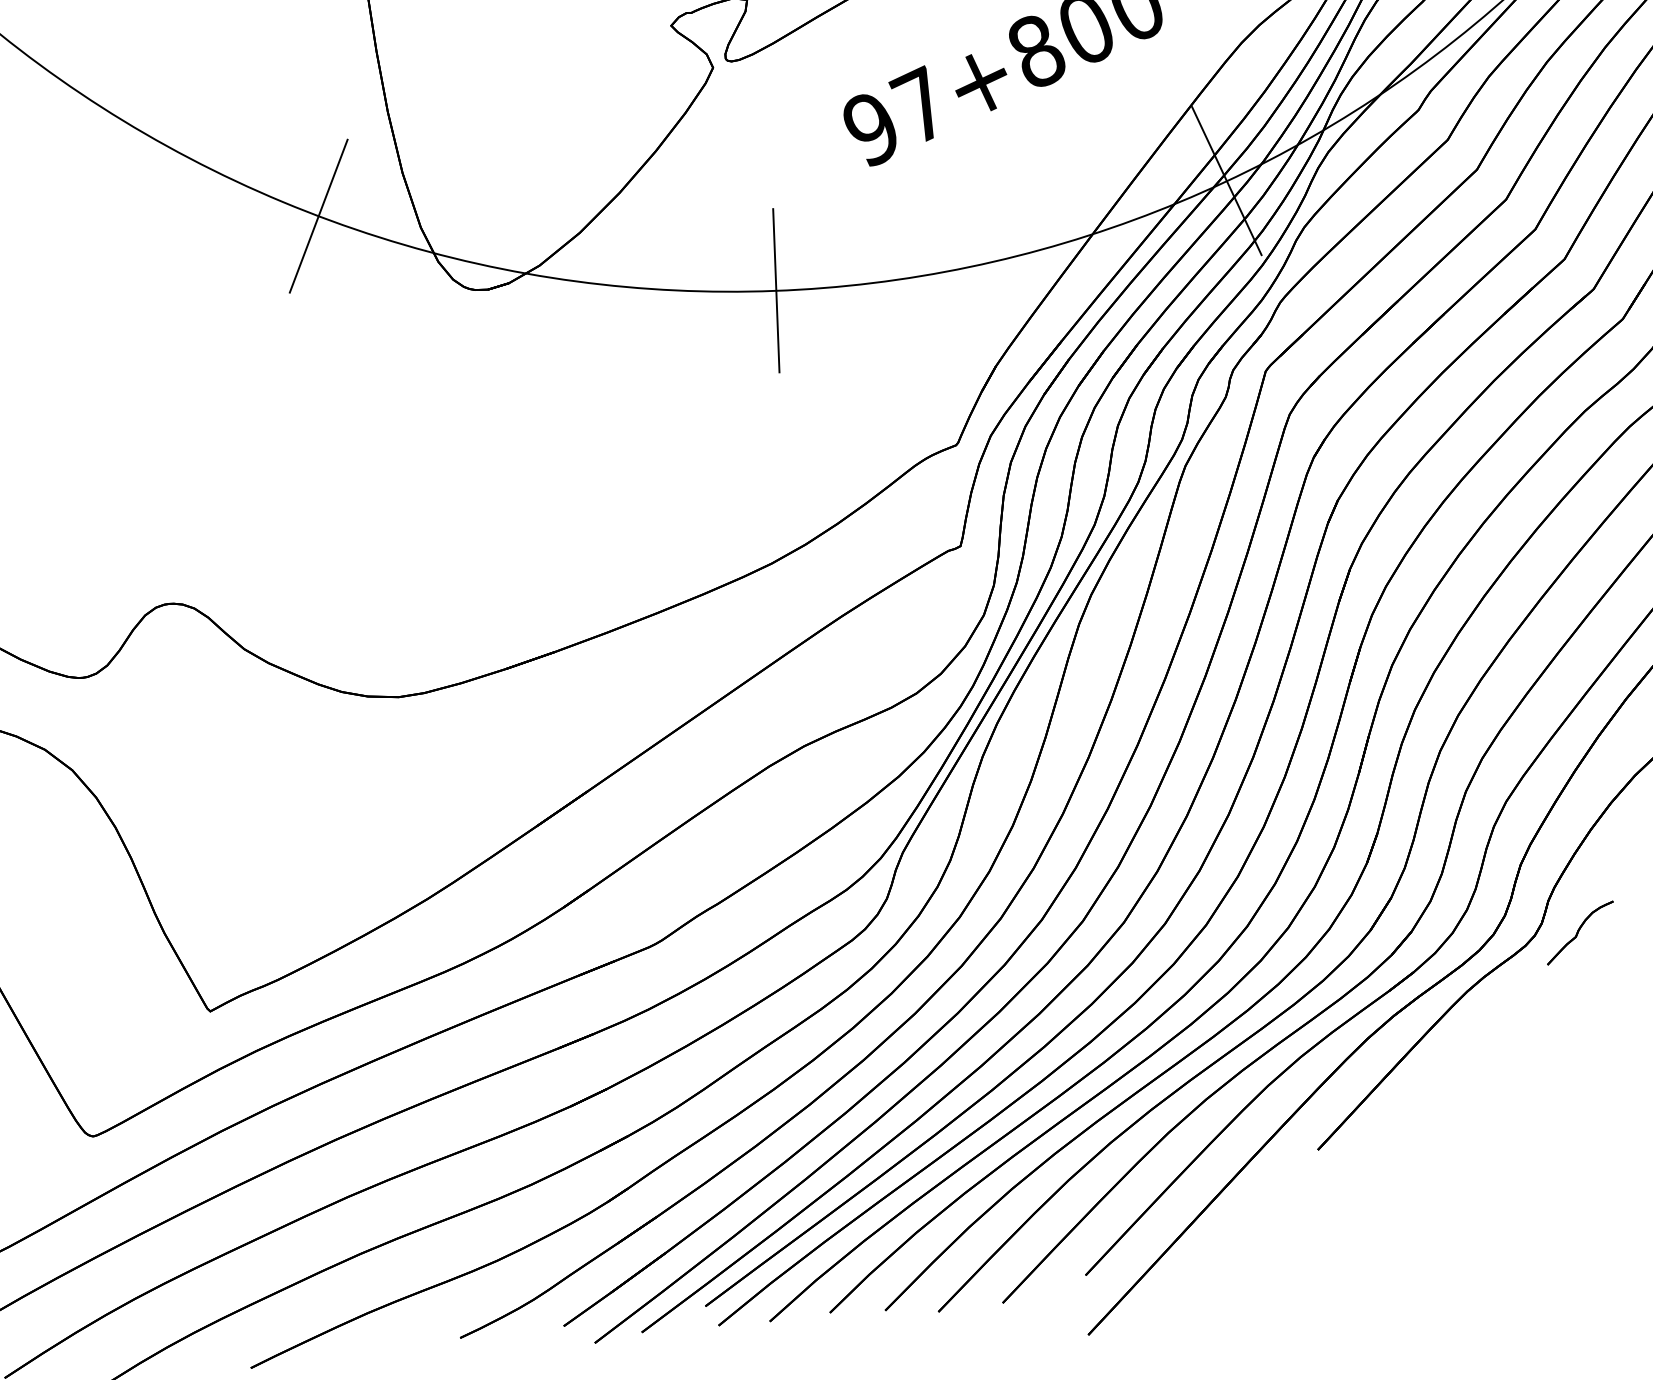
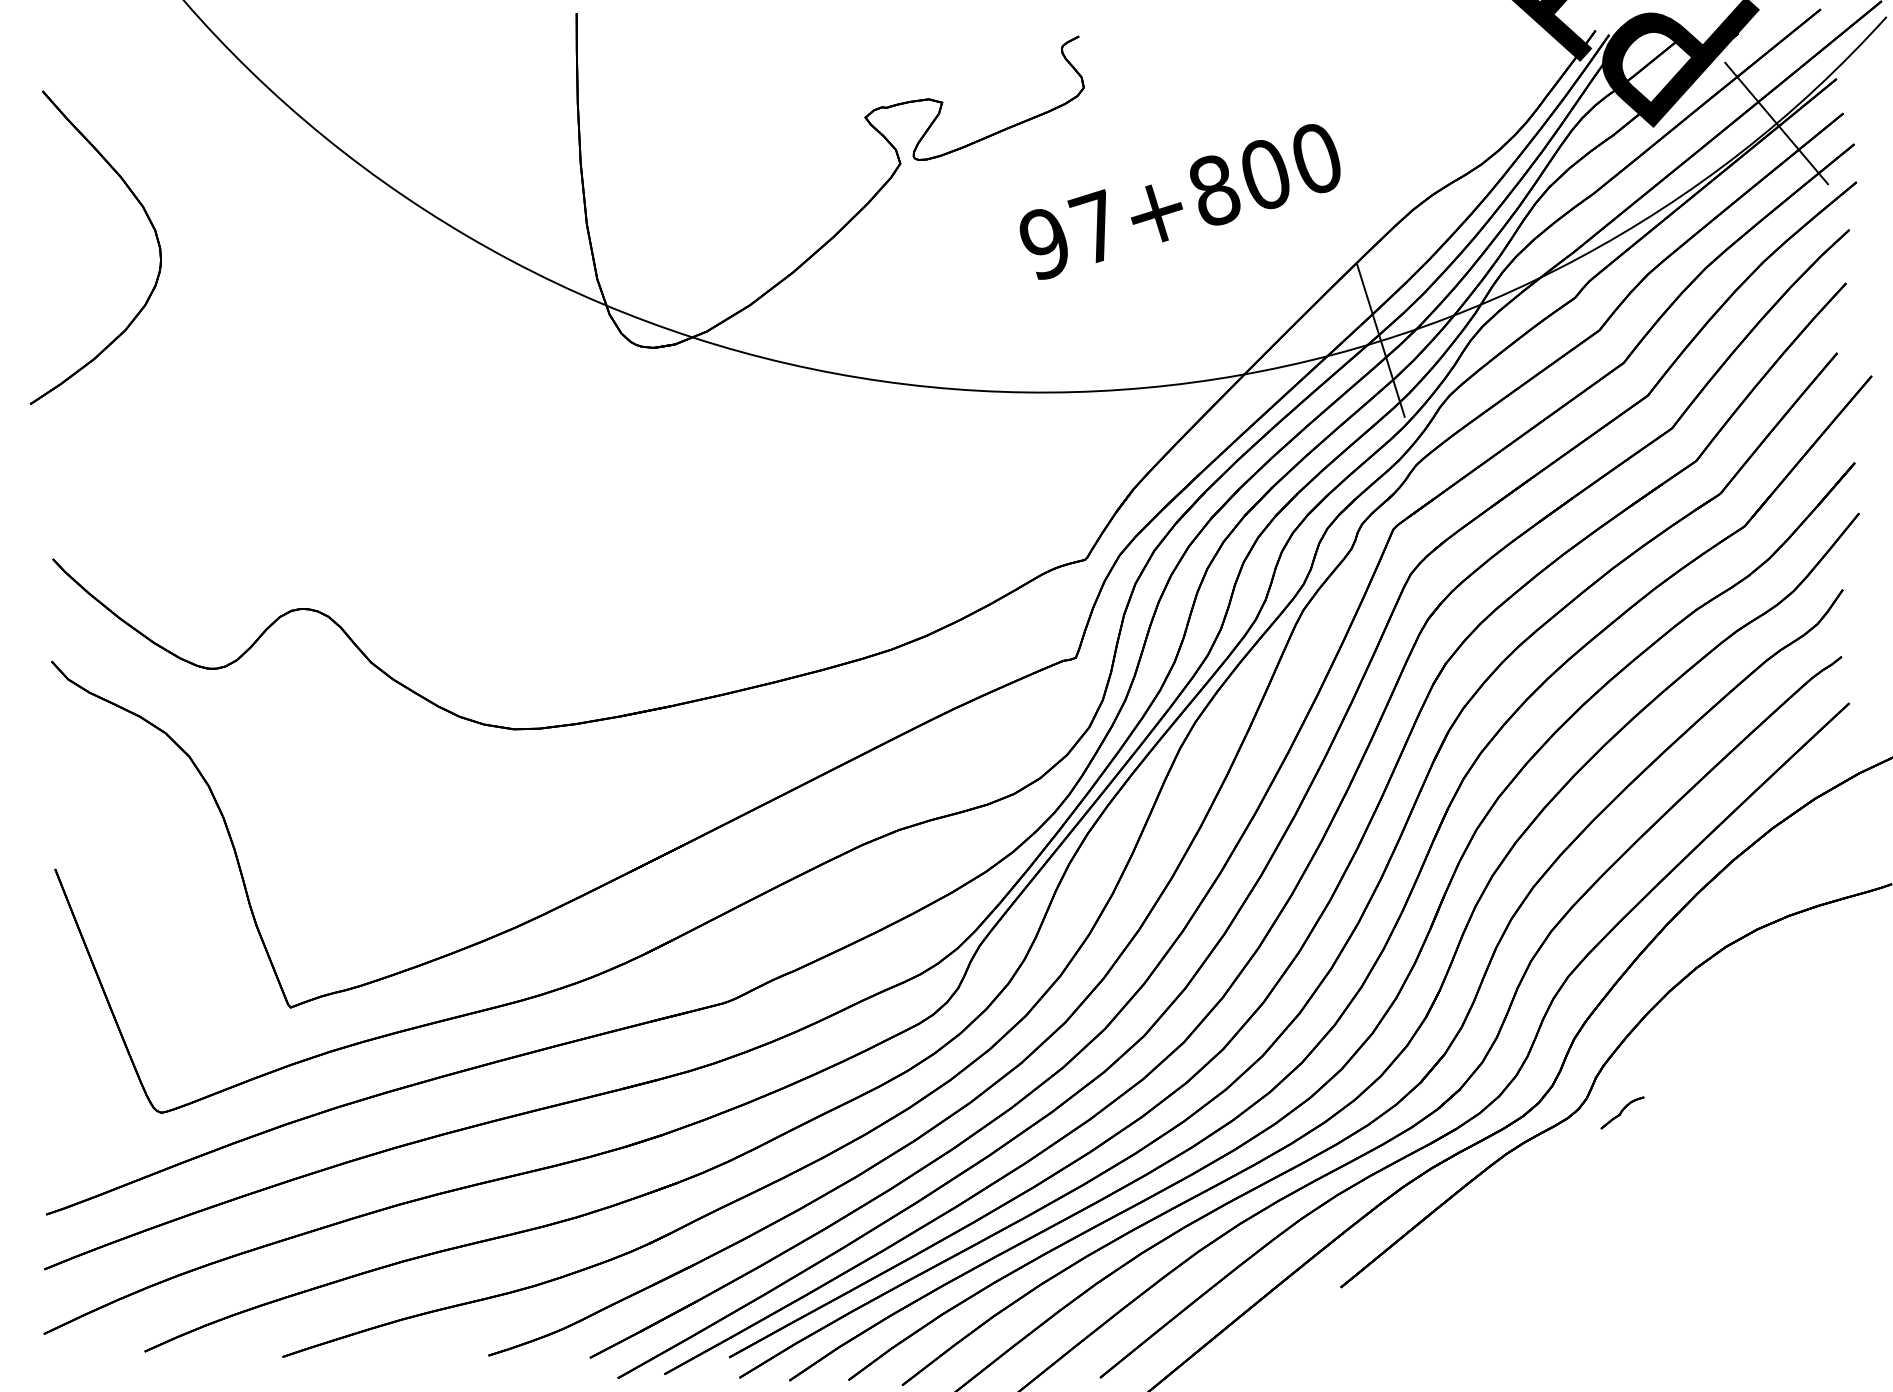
line: (318, 215) -> (500, 254), removed
line: (775, 290) -> (931, 386), removed
part: (1580, 932) -> (1622, 1112), size x0.6

